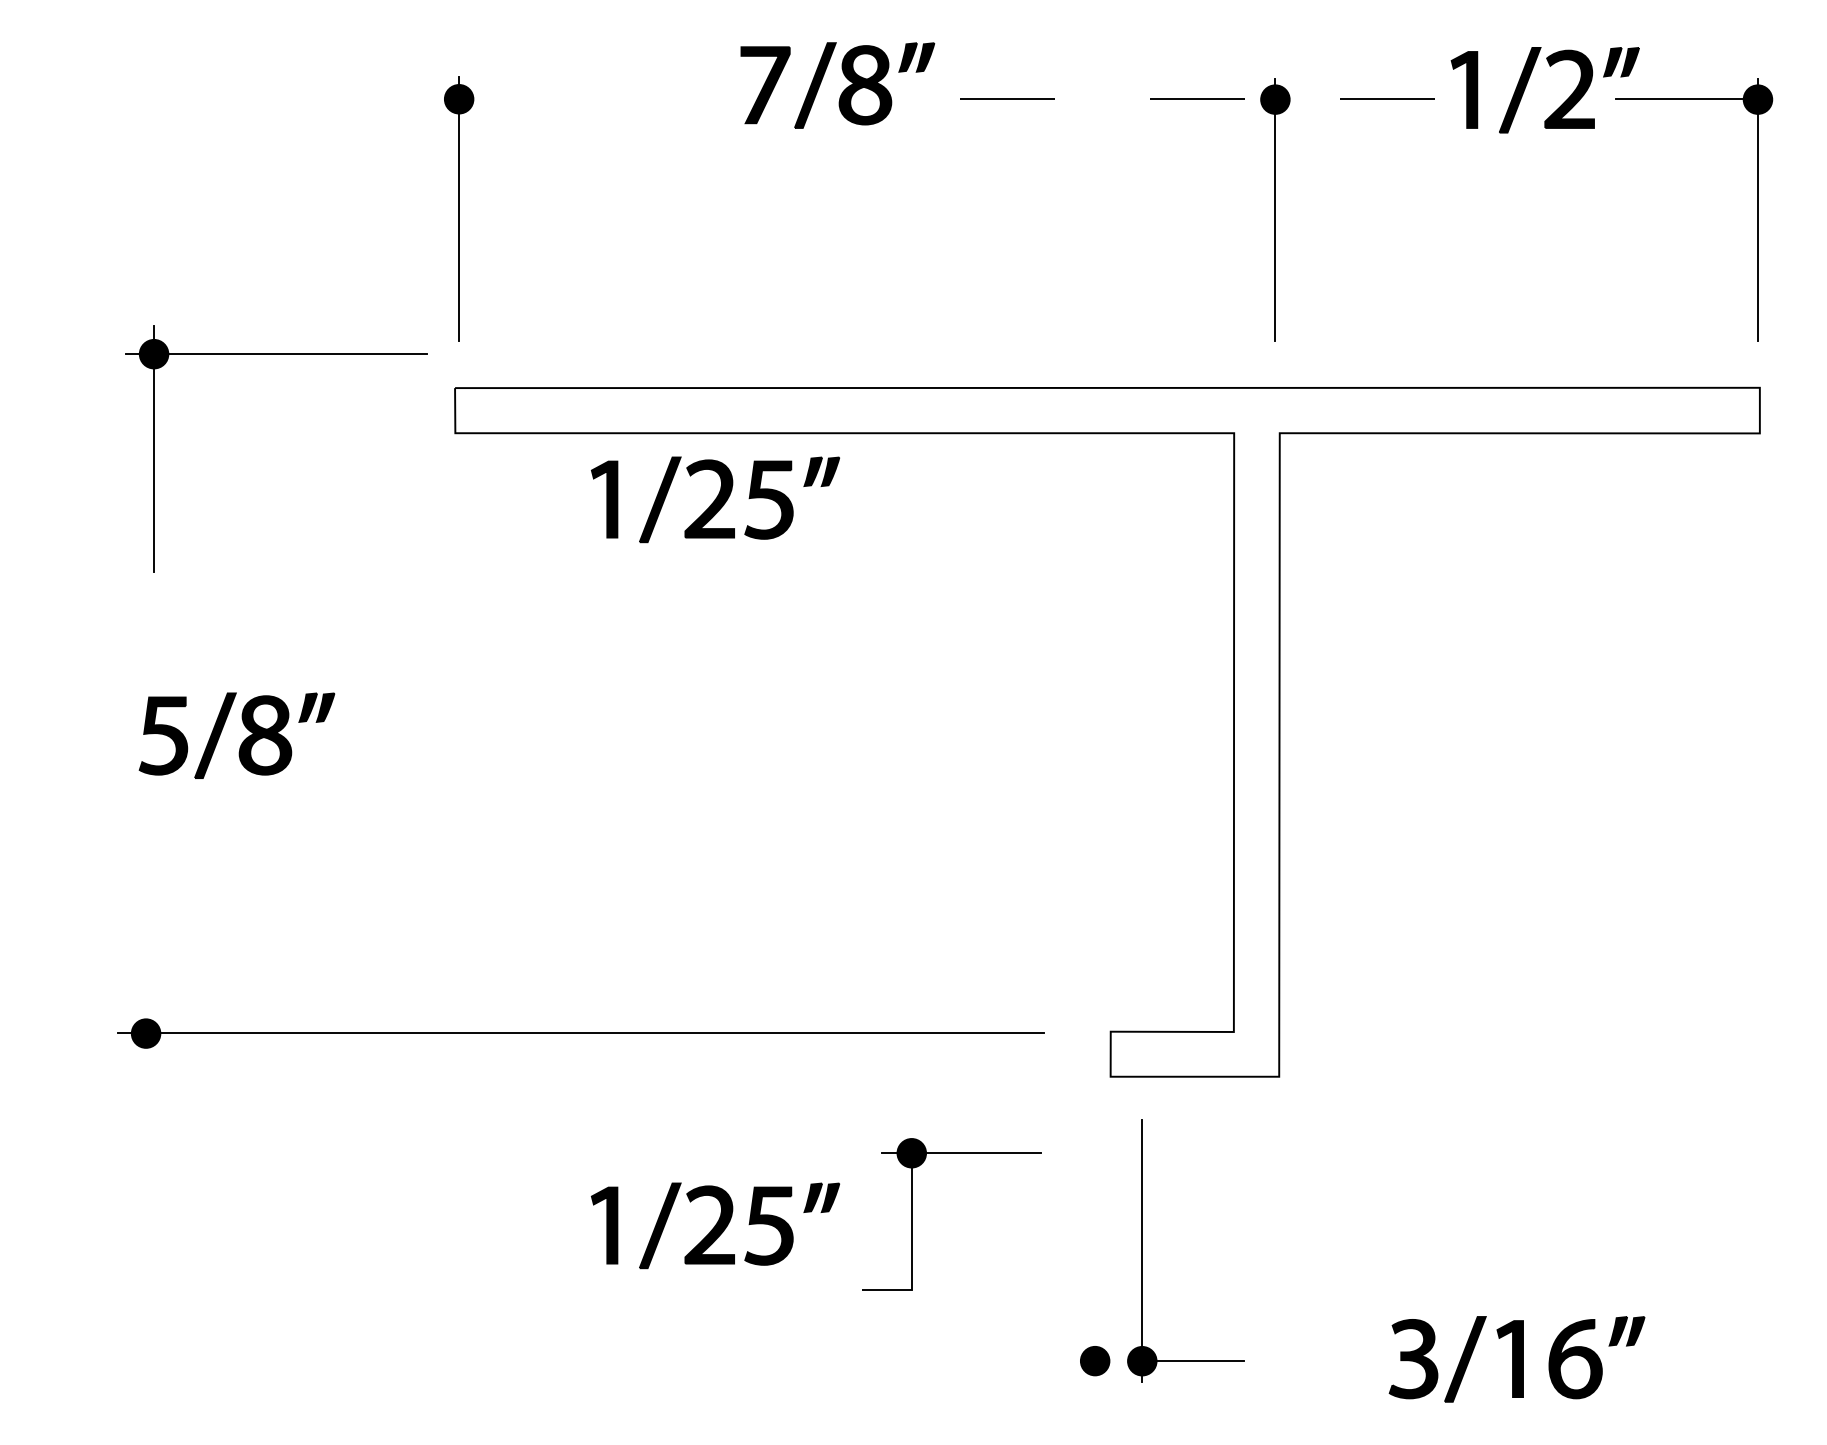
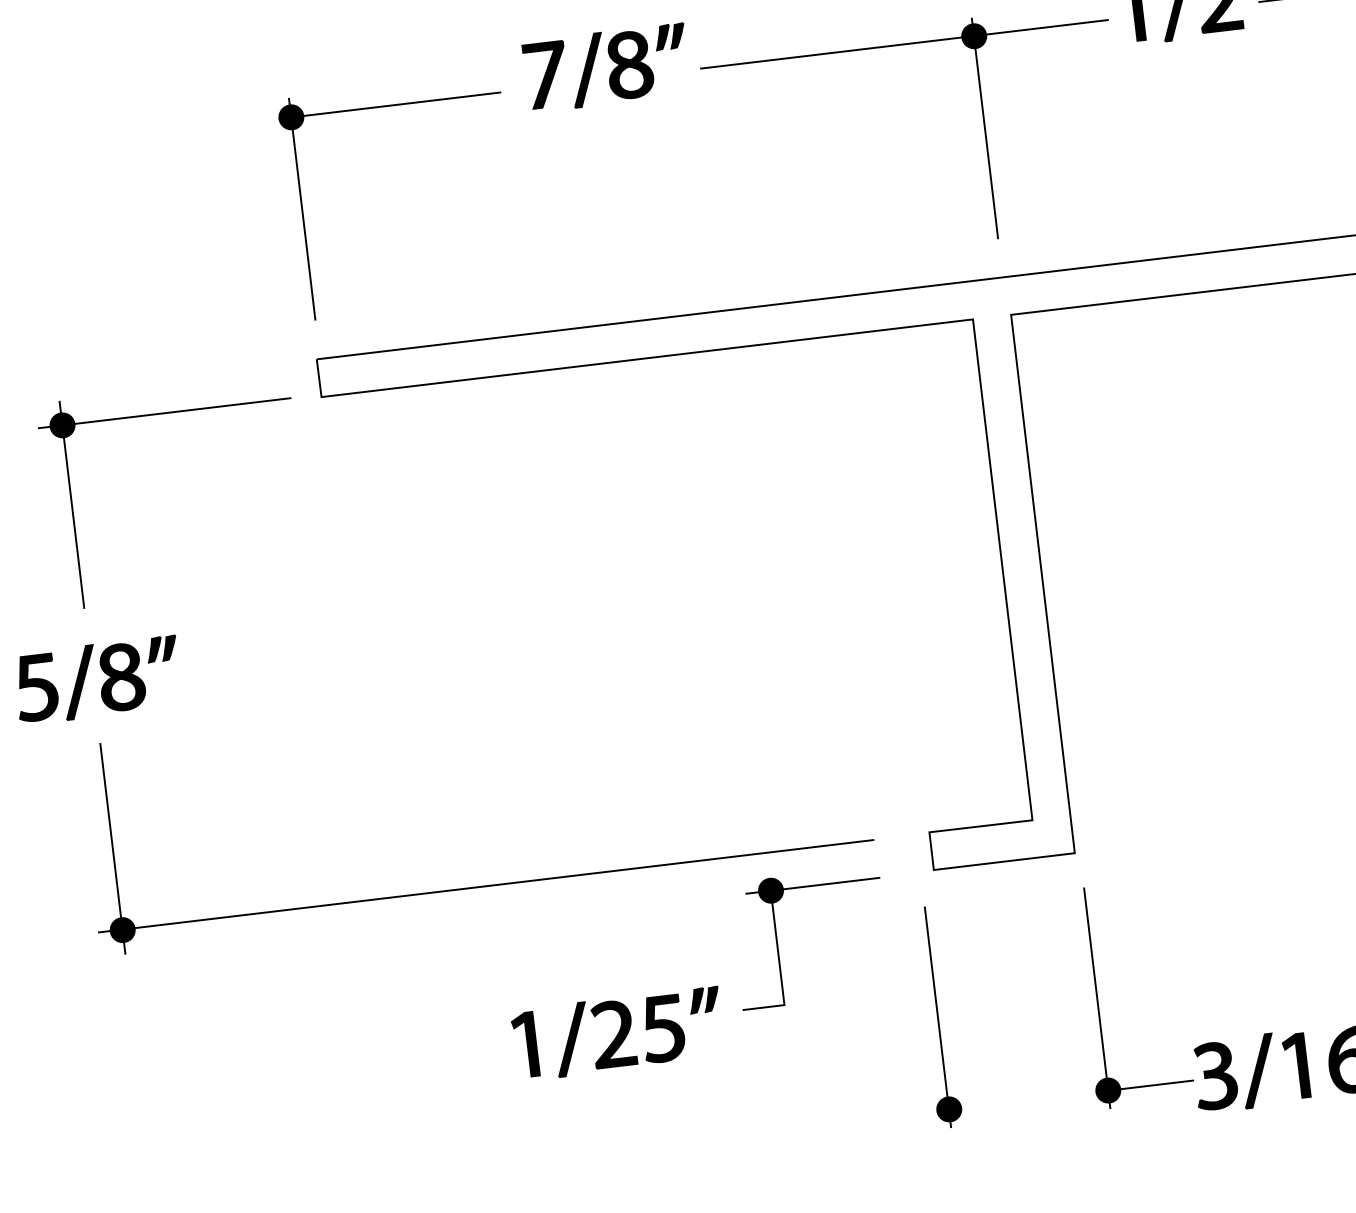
line: (583, 99) -> (395, 105), added
line: (1191, 99) -> (904, 44), dashed -> solid
part: (276, 354) -> (164, 413), moved
part: (715, 499) -> (545, 426), removed
part: (242, 741) -> (103, 684), moved
line: (145, 936) -> (112, 848), added
part: (912, 1214) -> (777, 941), moved
line: (1094, 1250) -> (937, 1016), added
part: (1142, 1250) -> (1097, 997), moved

